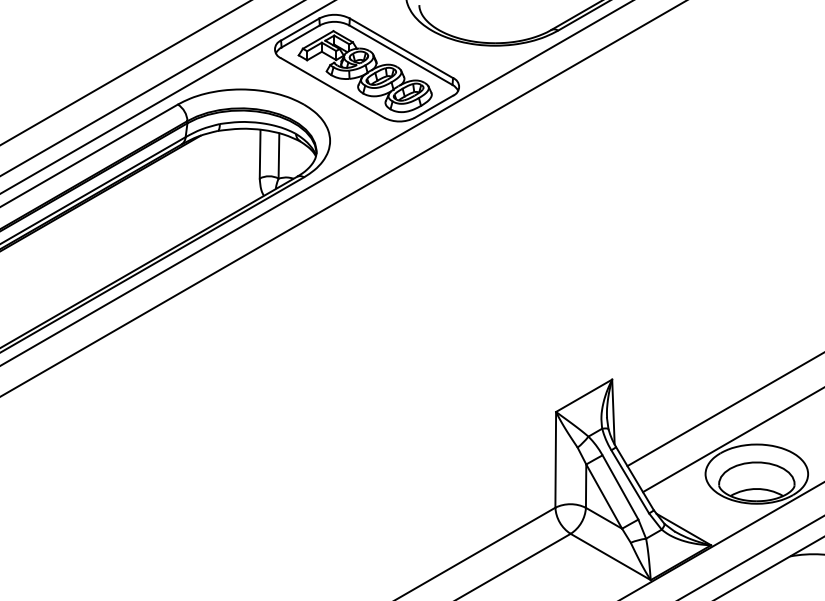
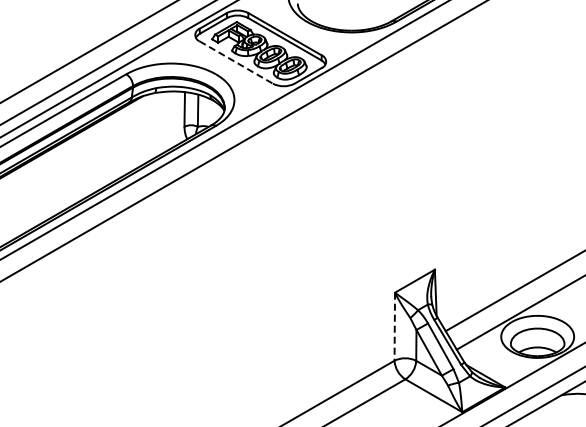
line: (332, 87) -> (236, 62), solid -> dashed
line: (555, 460) -> (394, 327), solid -> dashed

